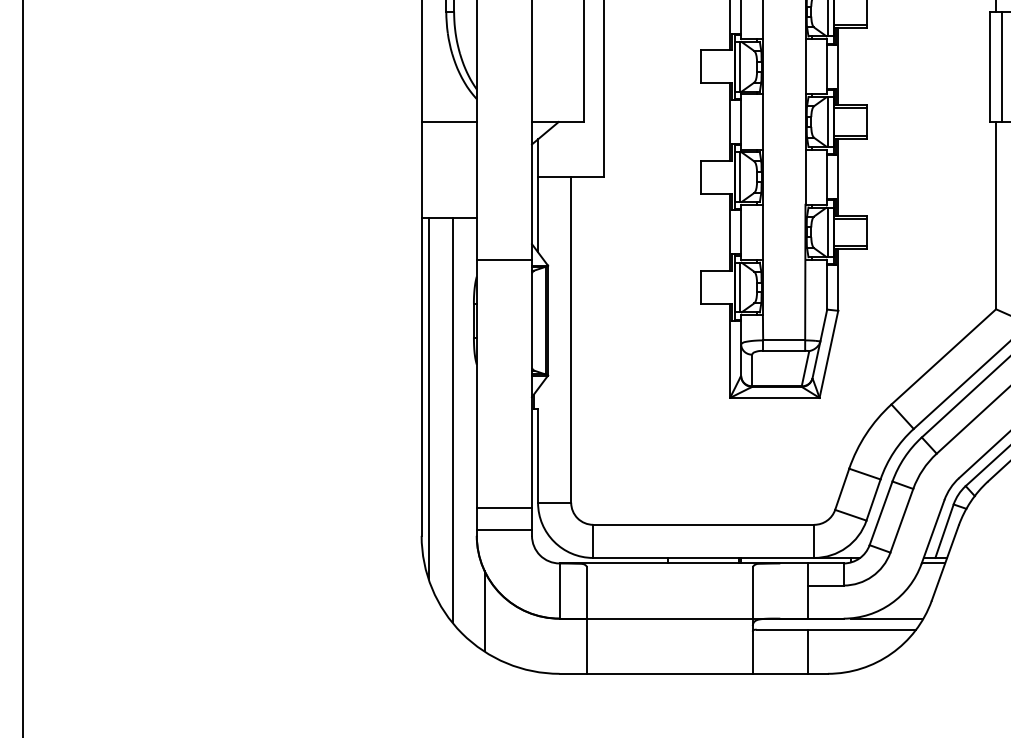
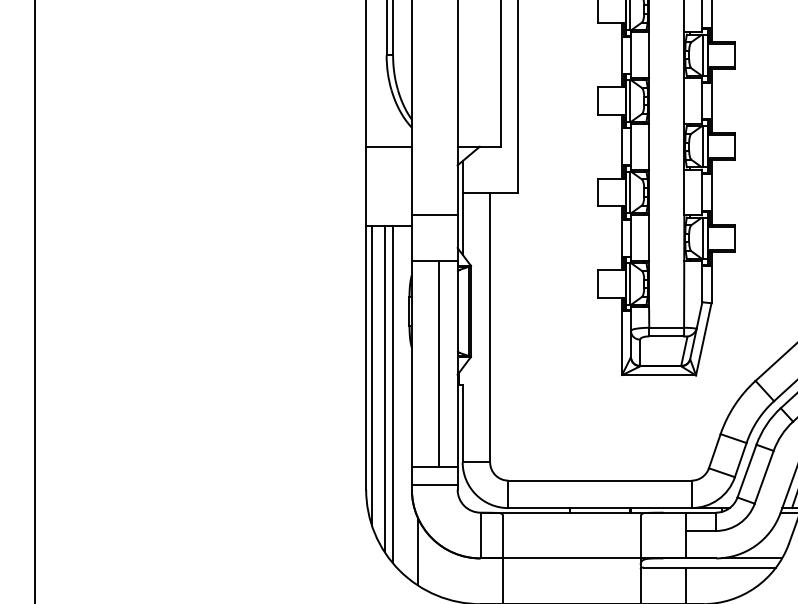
line: (504, 204) -> (434, 215), added
line: (509, 383) -> (439, 363), added
line: (444, 413) -> (385, 388), added

